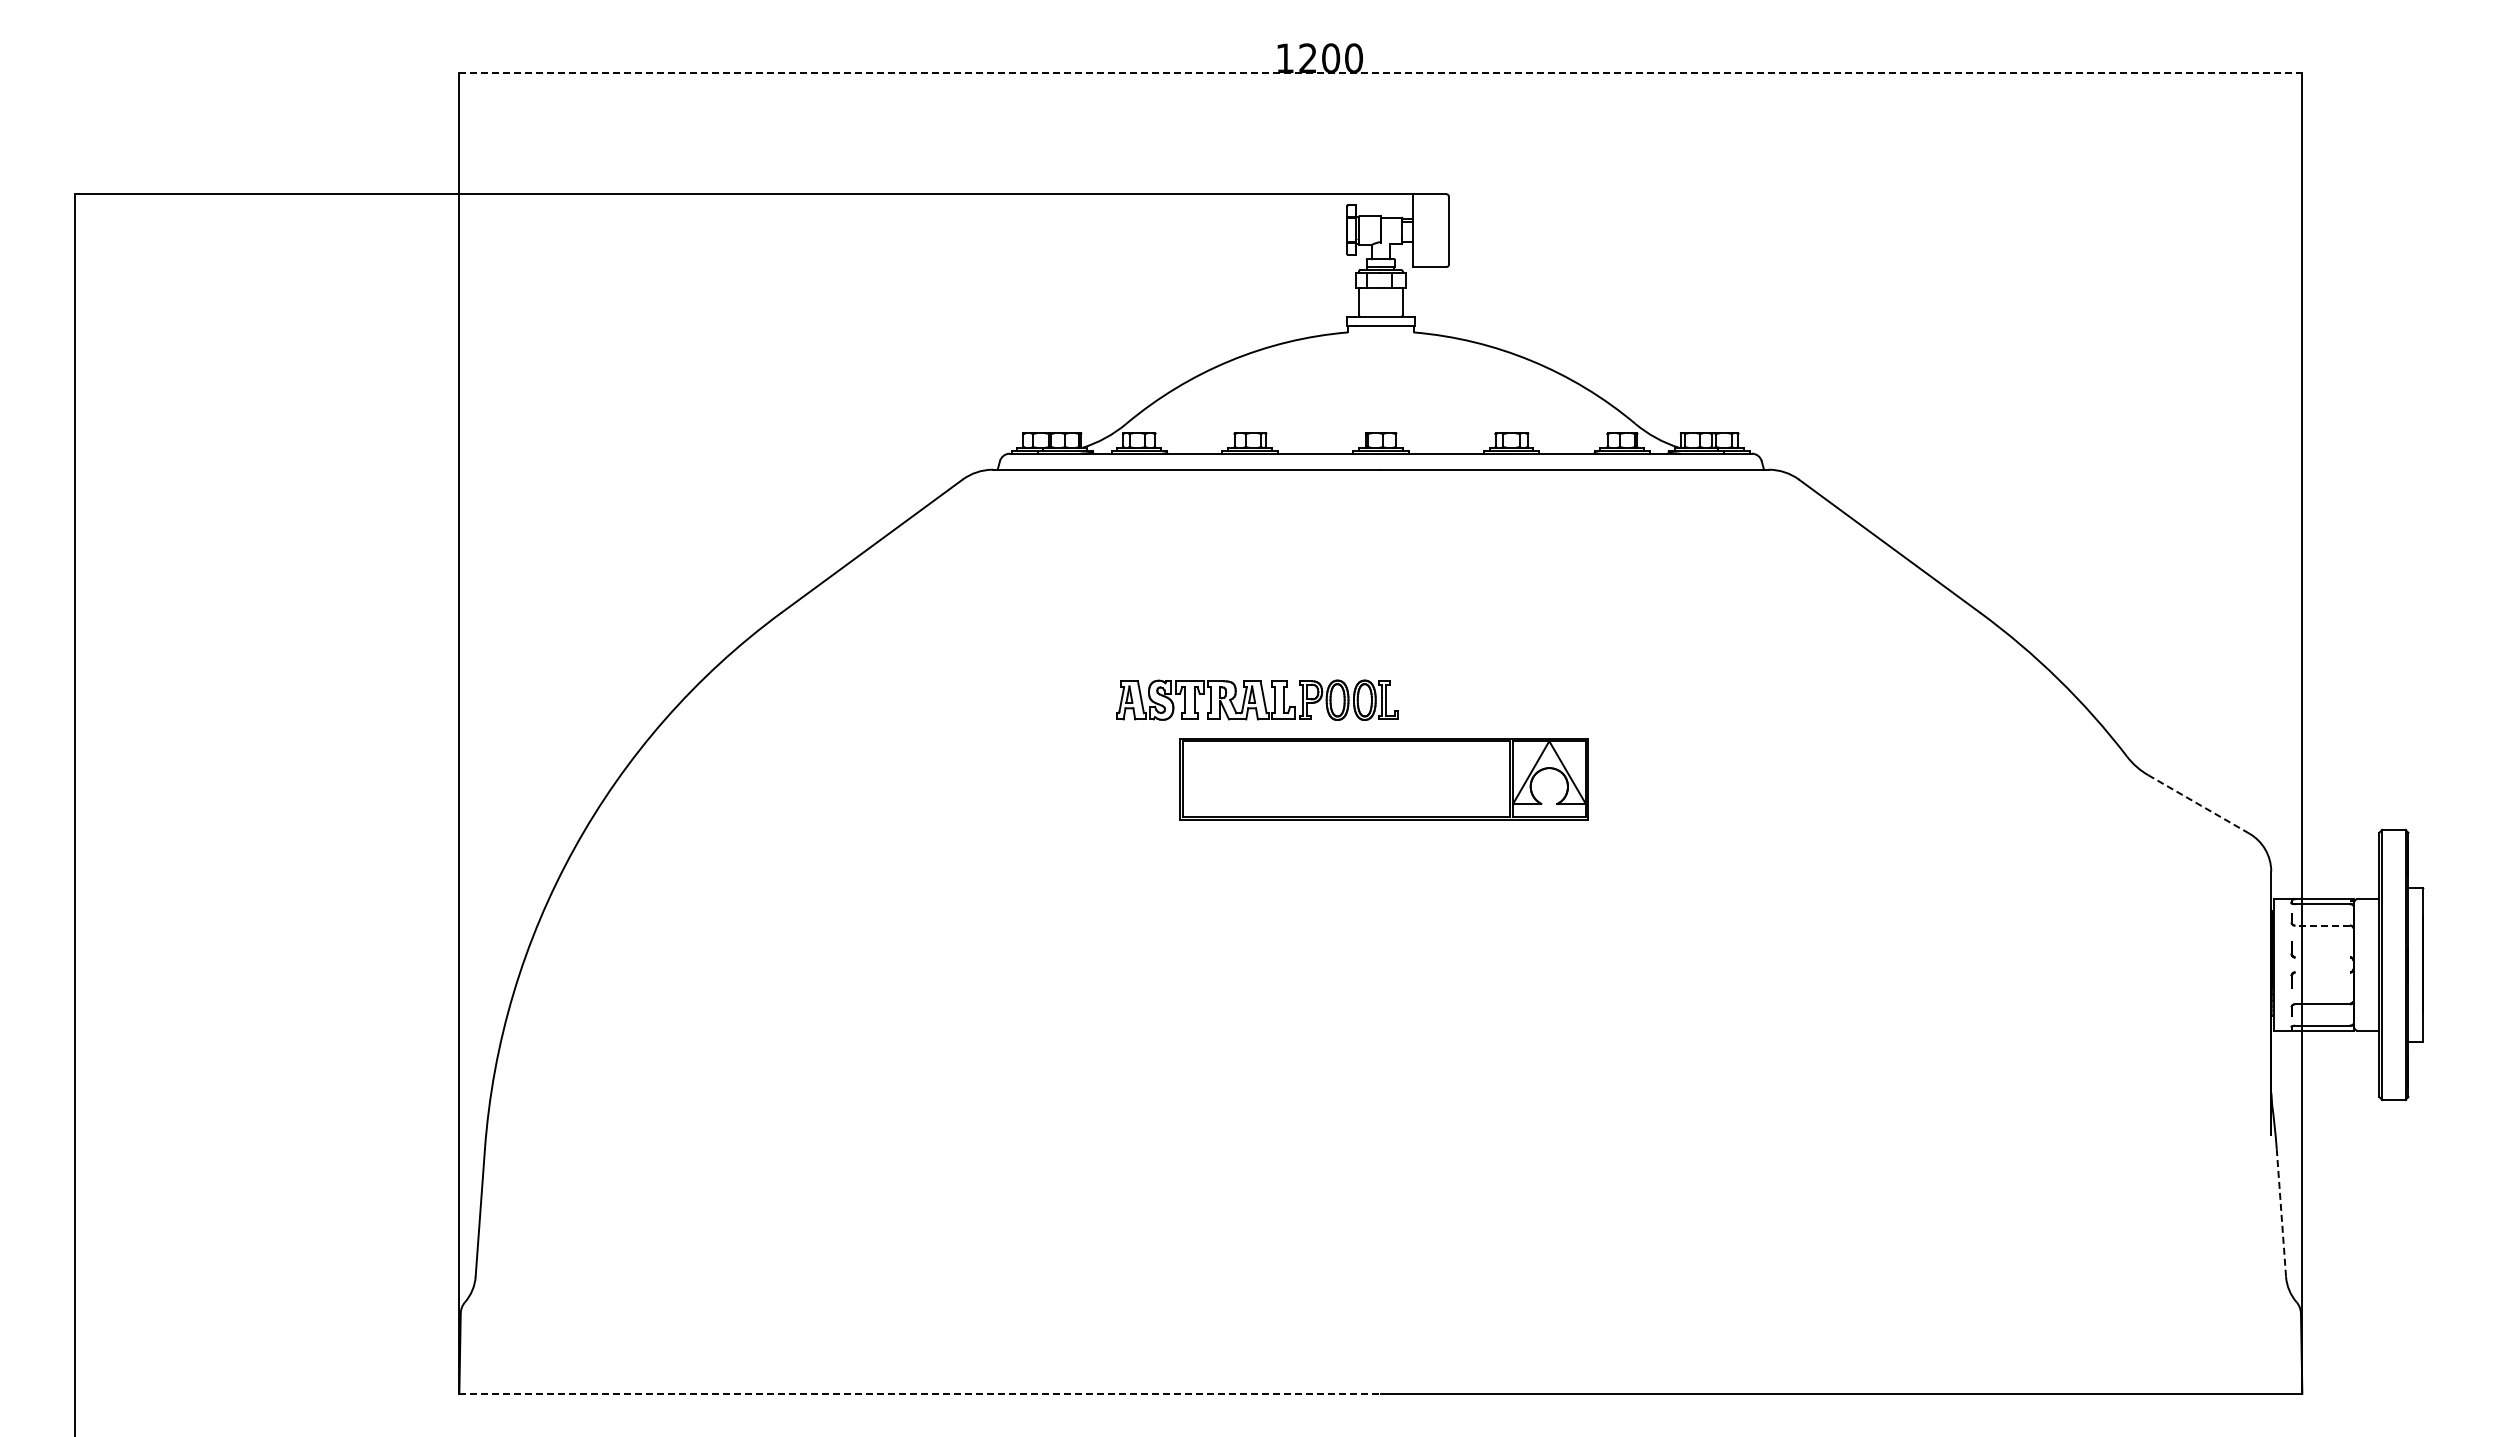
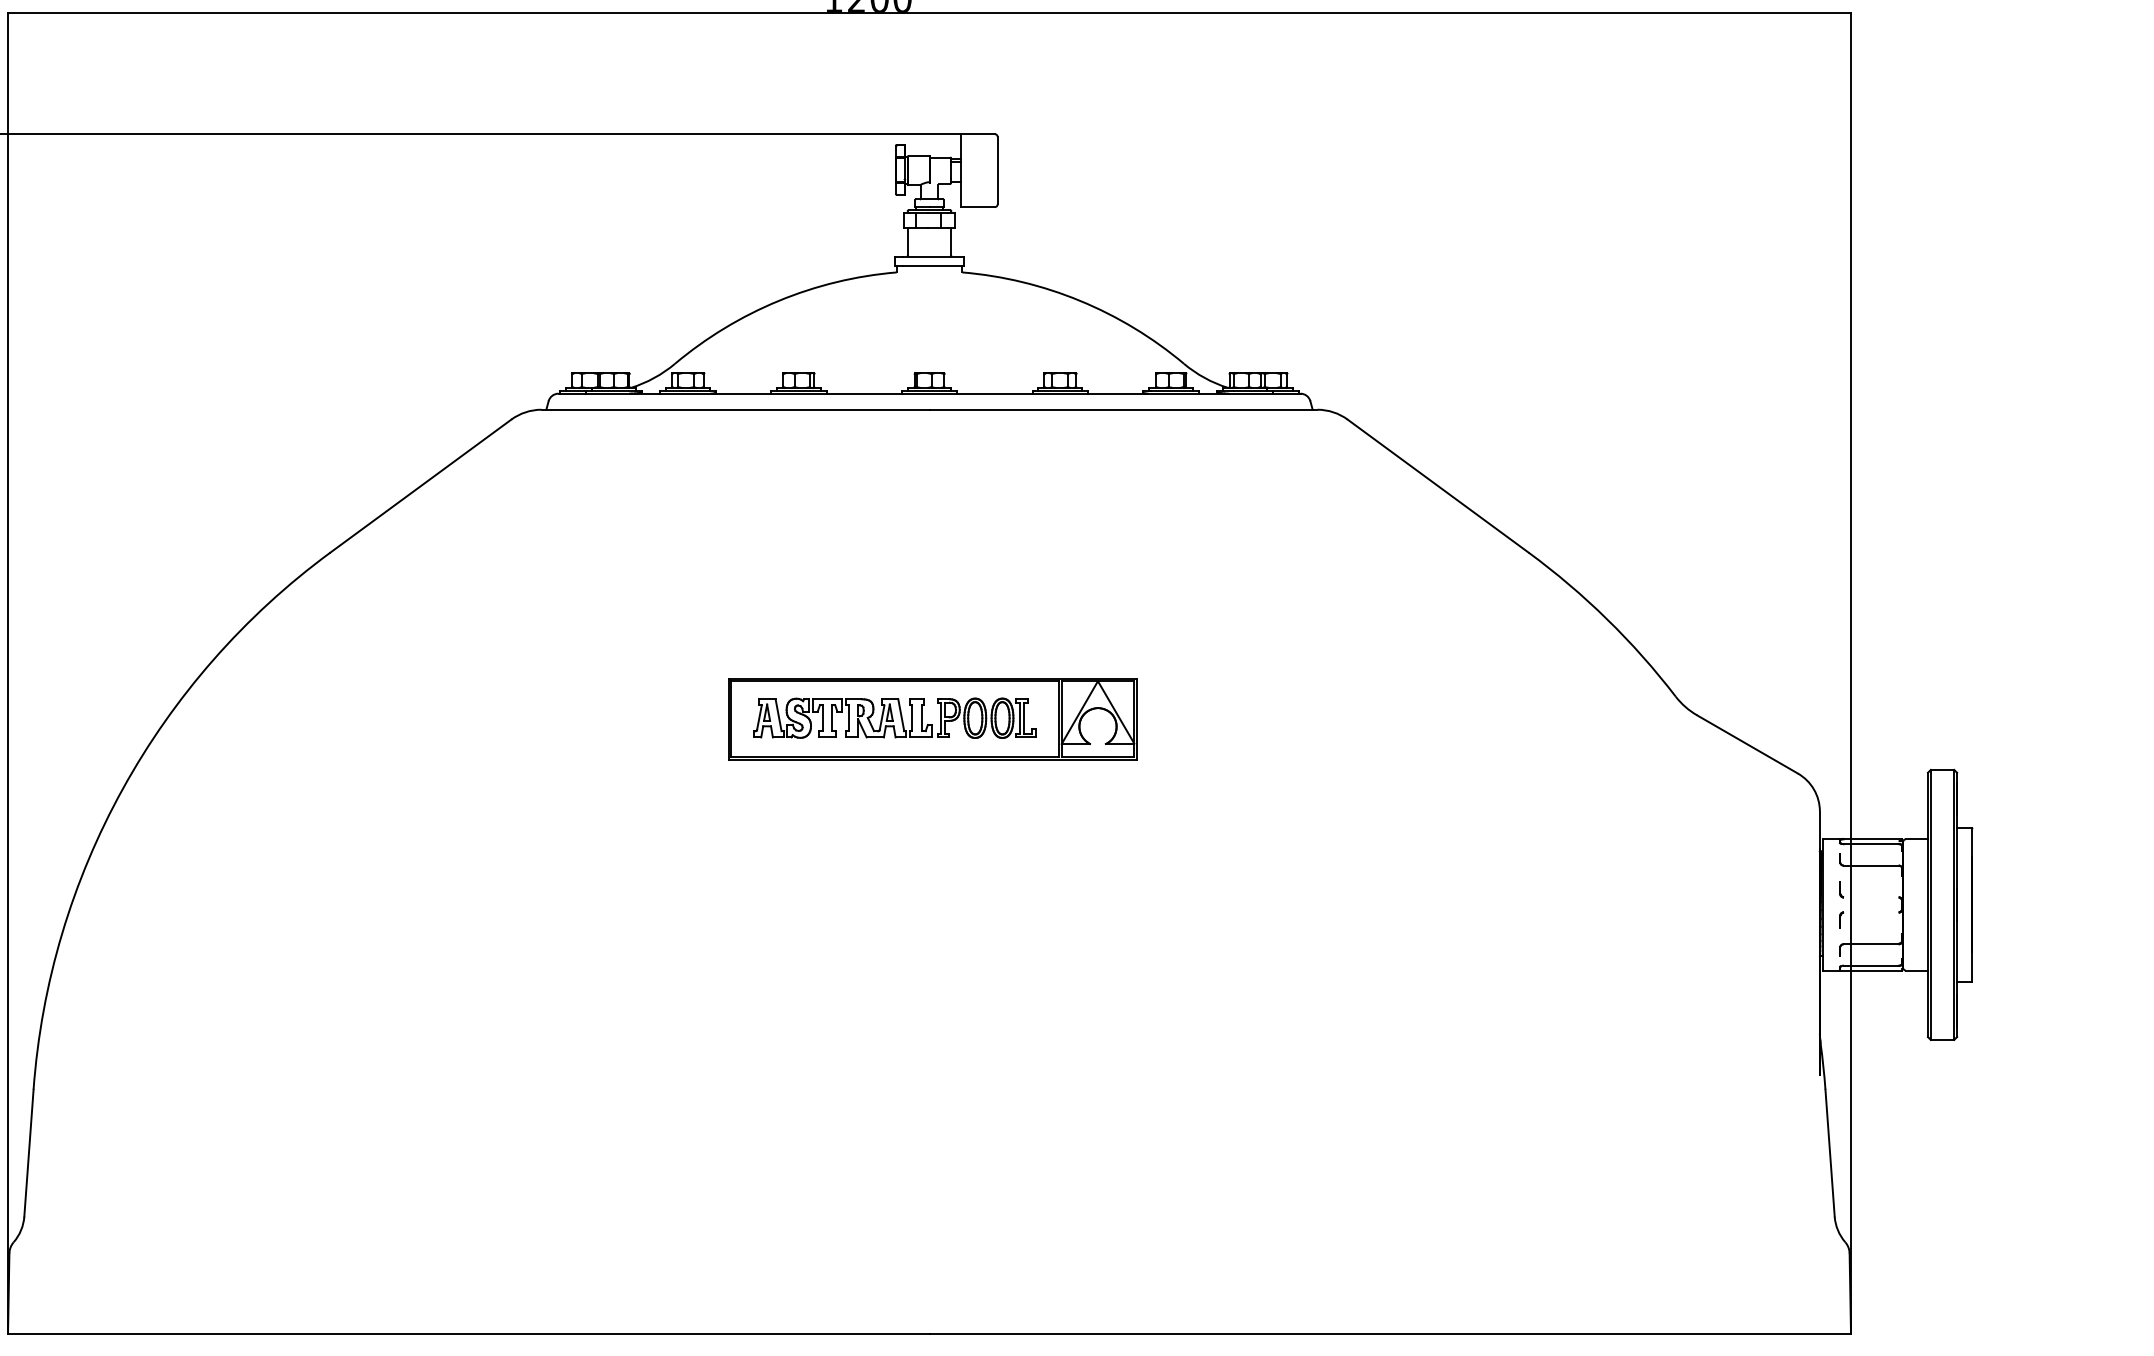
line: (1381, 73) -> (930, 13), dashed -> solid
part: (1257, 699) -> (895, 717), moved
line: (2198, 804) -> (1747, 744), dashed -> solid
line: (2322, 925) -> (1871, 865), dashed -> solid
line: (2281, 1213) -> (1830, 1153), dashed -> solid
line: (920, 1393) -> (469, 1333), dashed -> solid

